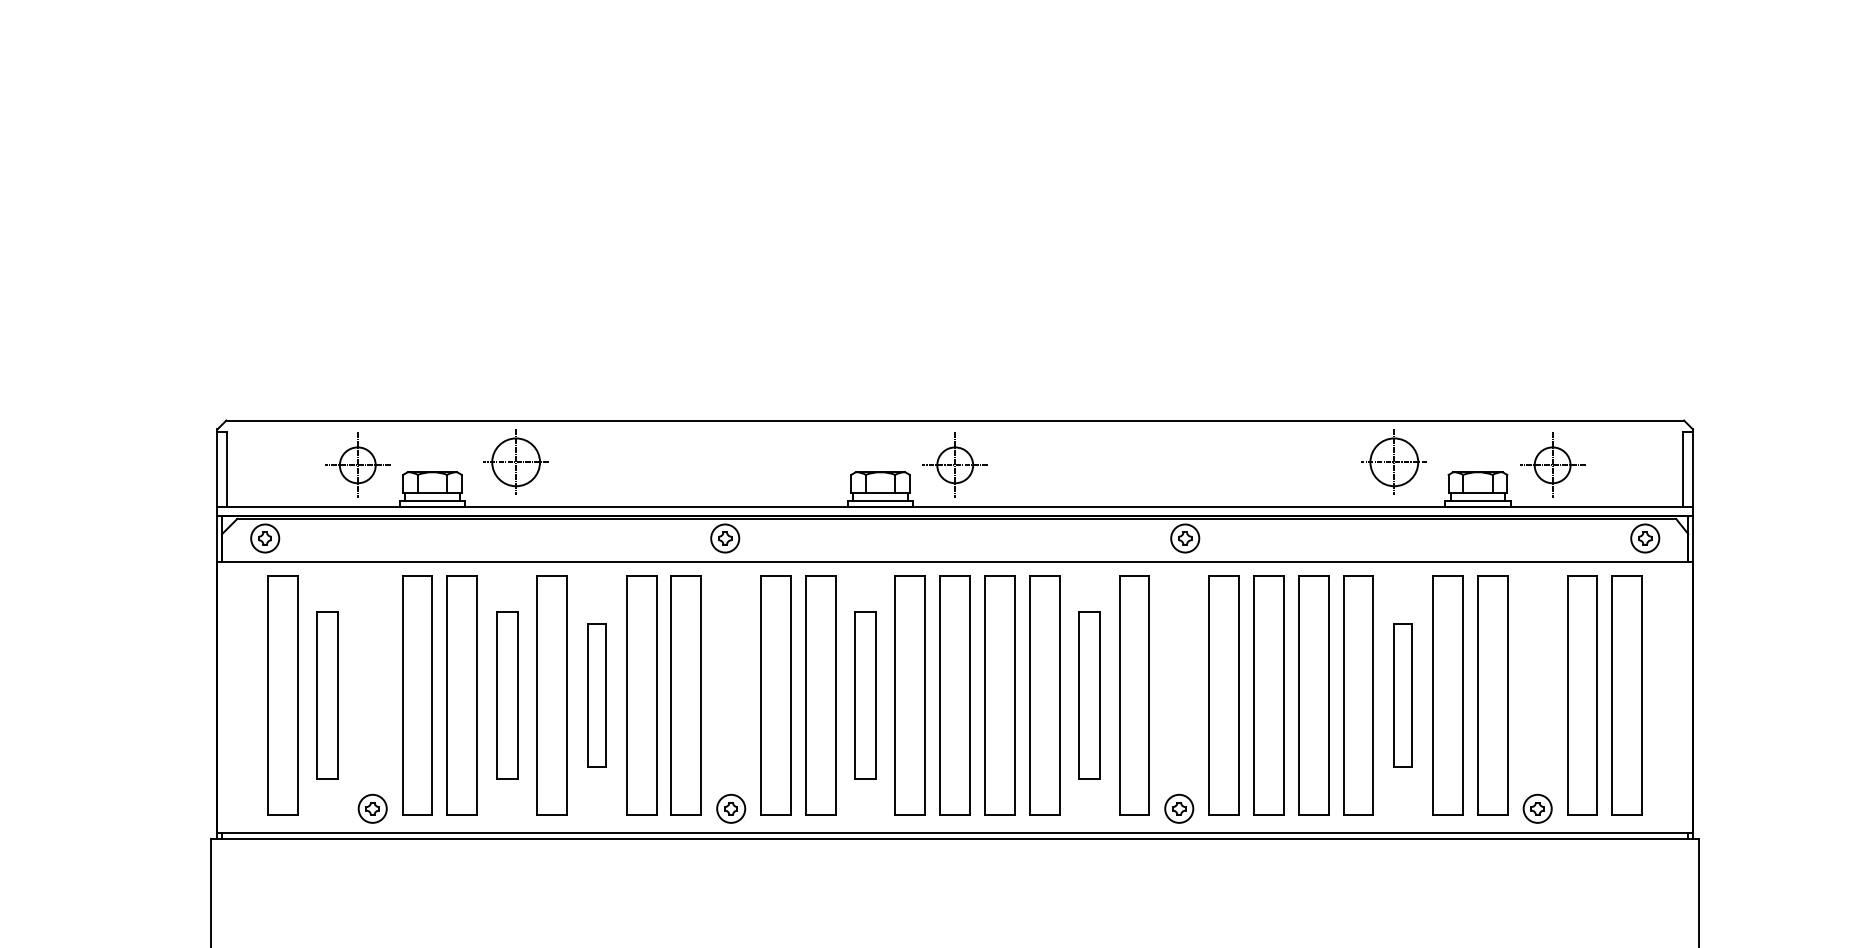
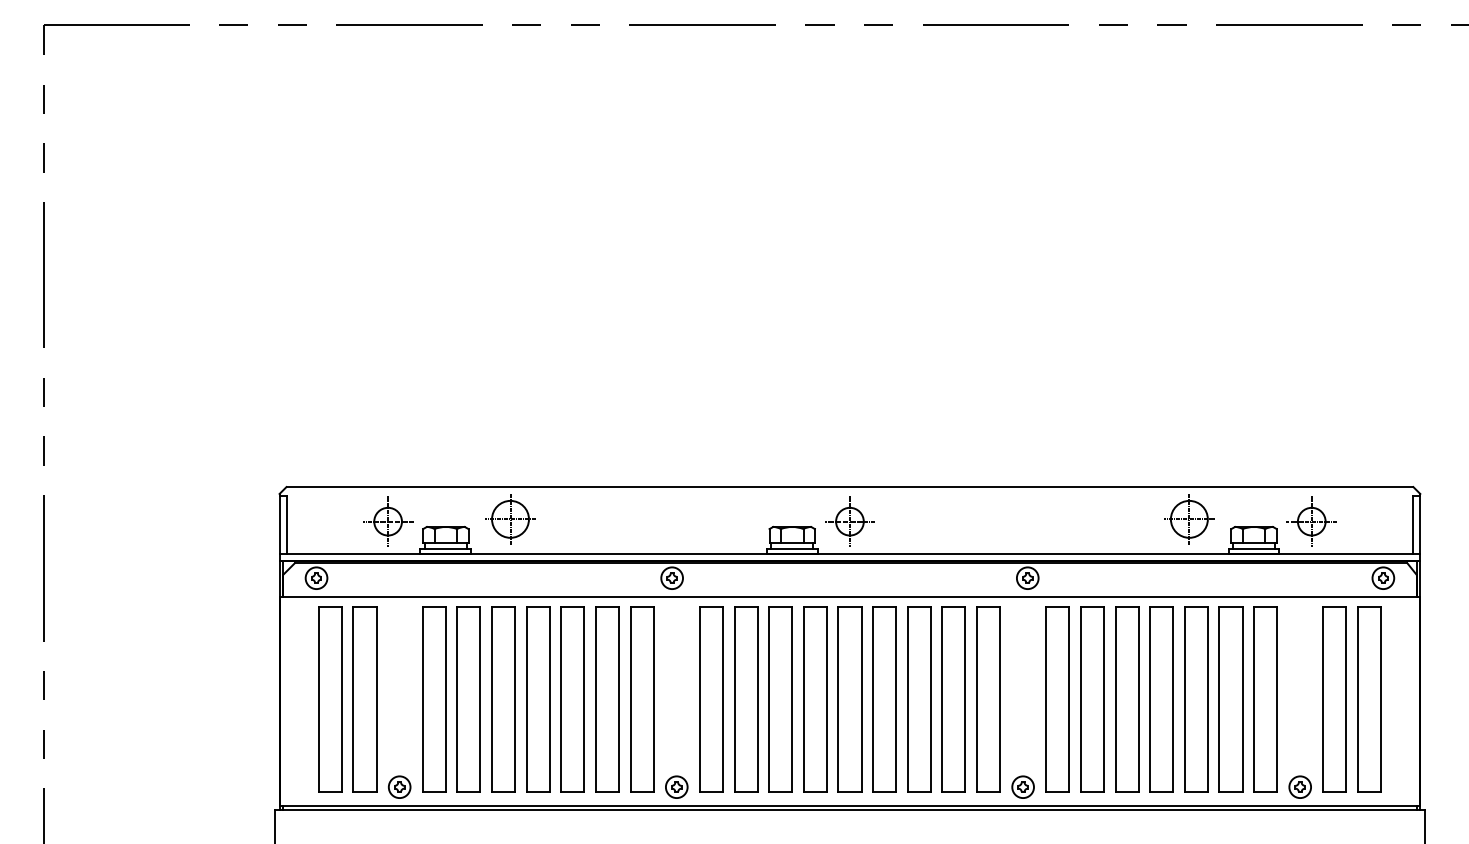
part: (327, 695) -> (364, 699), size x1.43
part: (507, 695) -> (503, 699), size x1.43
part: (596, 695) -> (572, 699), size x1.67
part: (865, 695) -> (780, 699), size x1.43
part: (1089, 695) -> (953, 699), size x1.43
part: (1403, 695) -> (1196, 699), size x1.67

